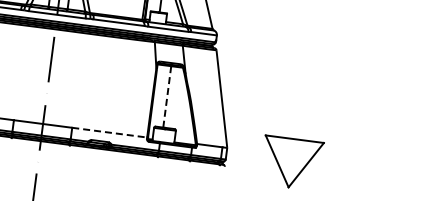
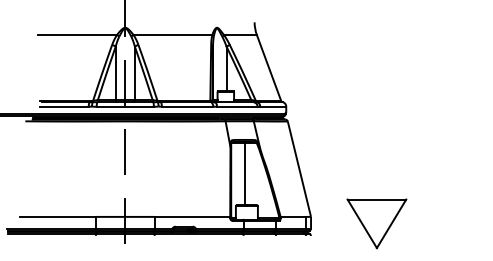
line: (166, 97) -> (244, 174), dashed -> solid
line: (109, 132) -> (192, 216), dashed -> solid

